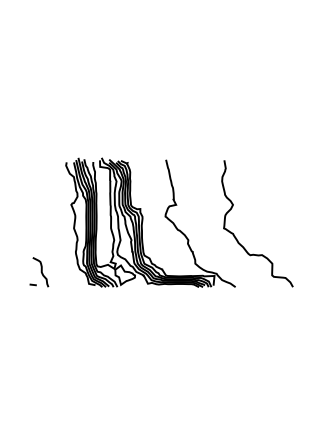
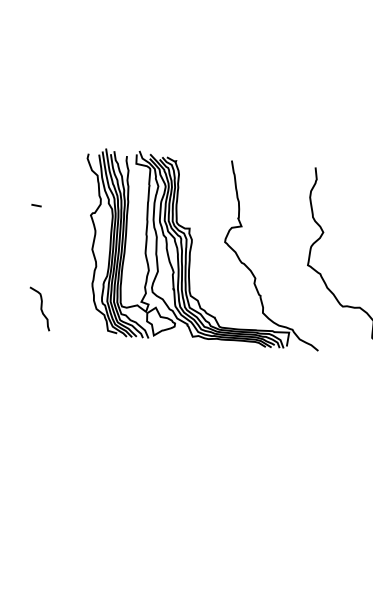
line: (32, 284) -> (35, 204), moved

